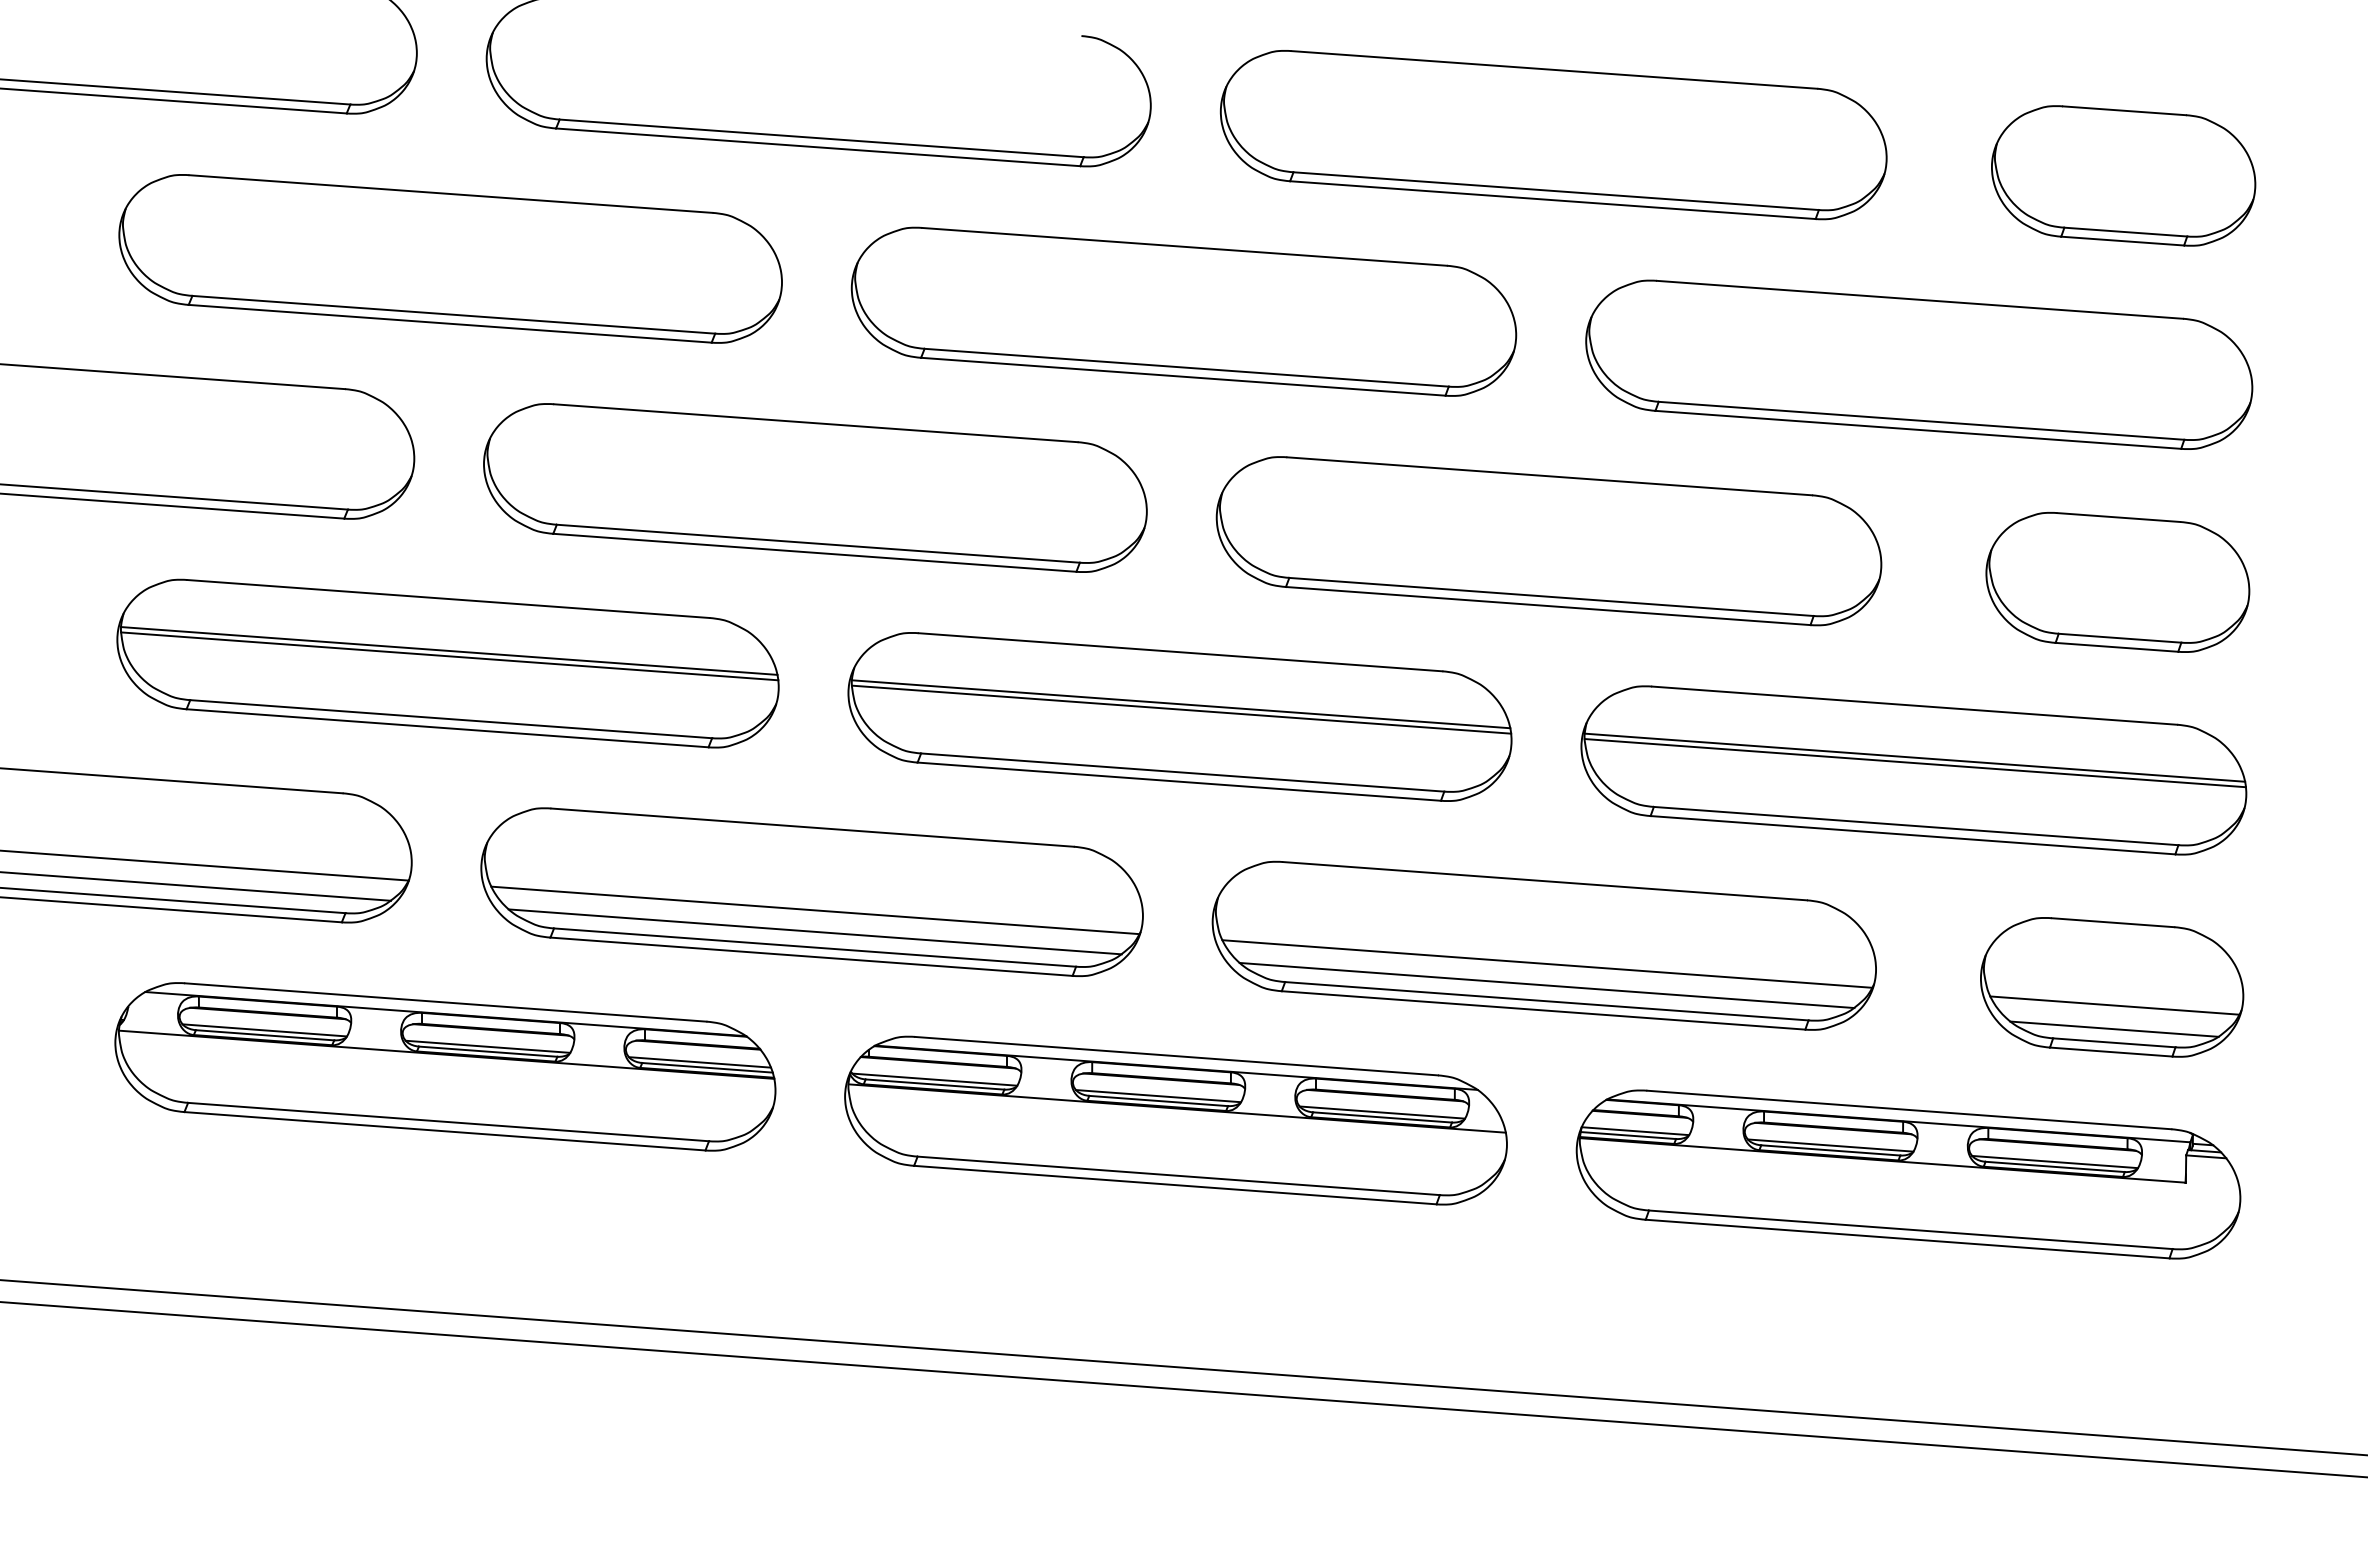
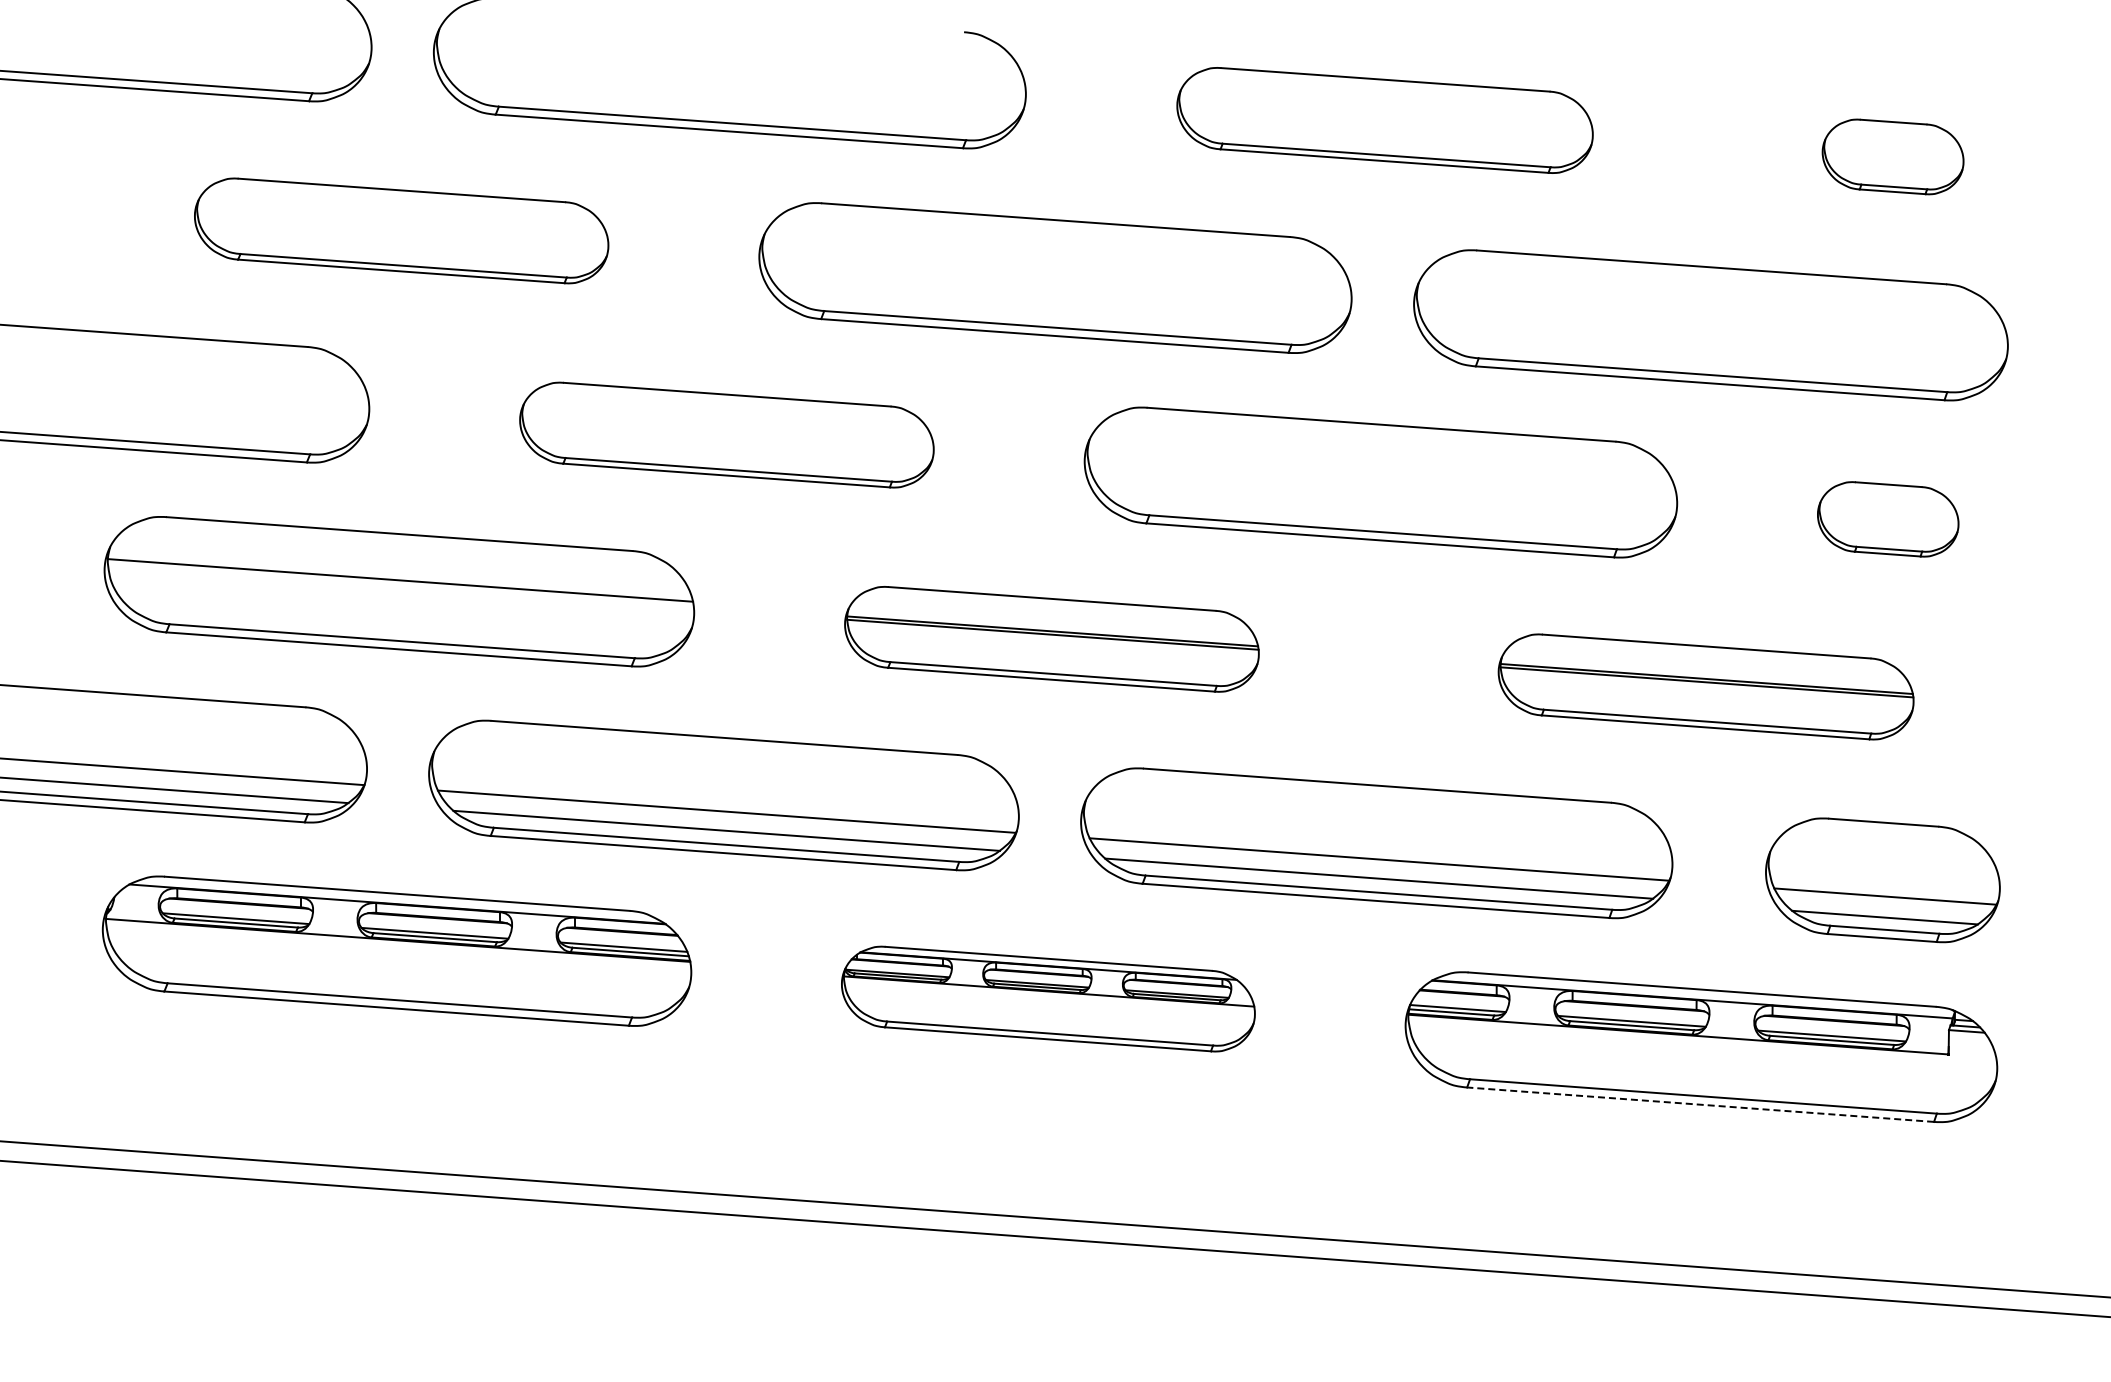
part: (1553, 135) -> (1384, 120), size x0.7
part: (2122, 175) -> (1892, 156), size x0.6
part: (450, 258) -> (401, 230), size x0.7
part: (814, 487) -> (726, 434), size x0.7
part: (2118, 582) -> (1888, 519), size x0.6
line: (449, 655) -> (400, 584), removed
part: (1179, 717) -> (1051, 639), size x0.7
part: (1913, 769) -> (1705, 686), size x0.7
part: (1176, 1119) -> (1048, 998), size x0.7
line: (1907, 1238) -> (1700, 1104), solid -> dashed

